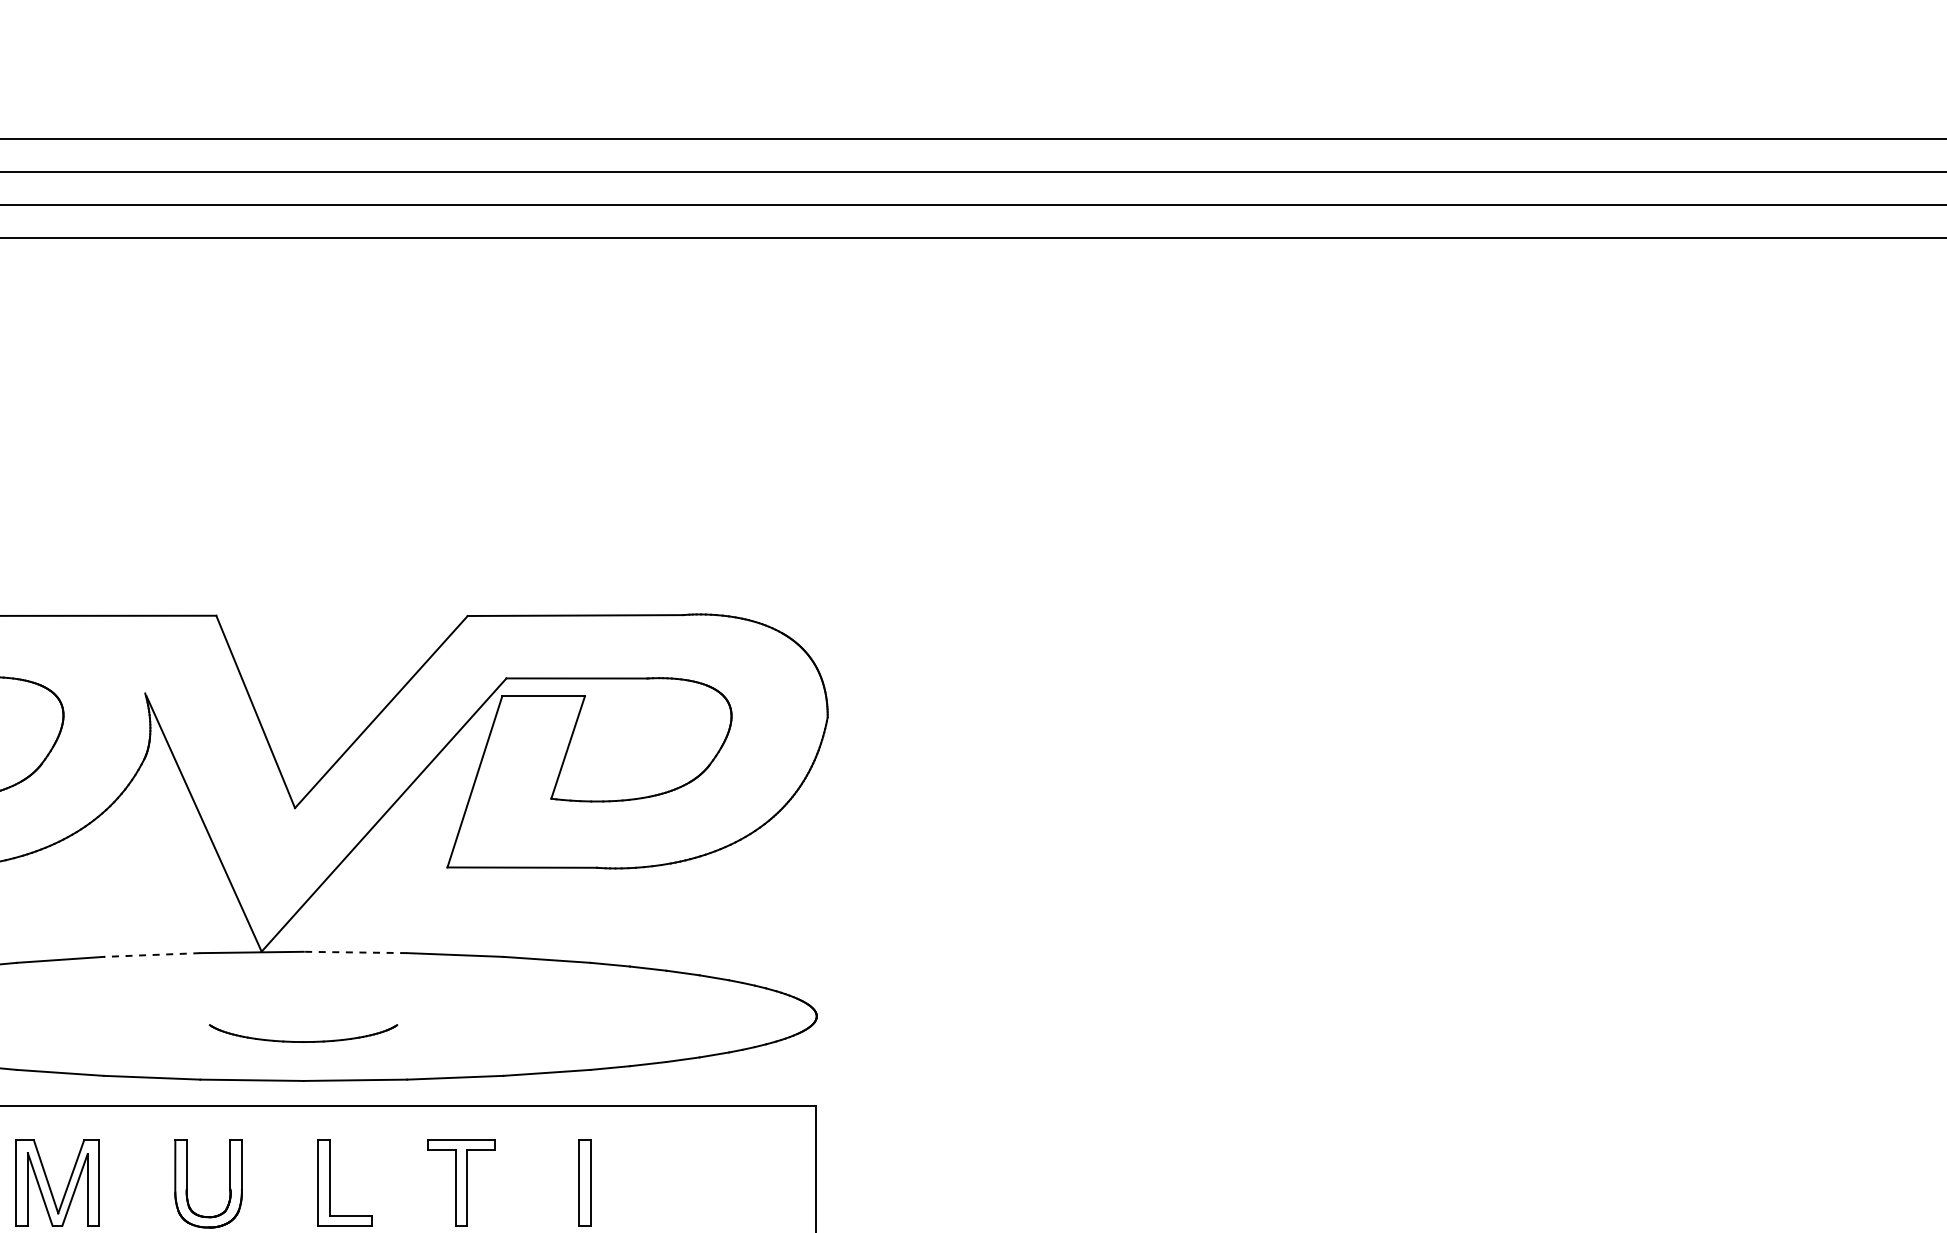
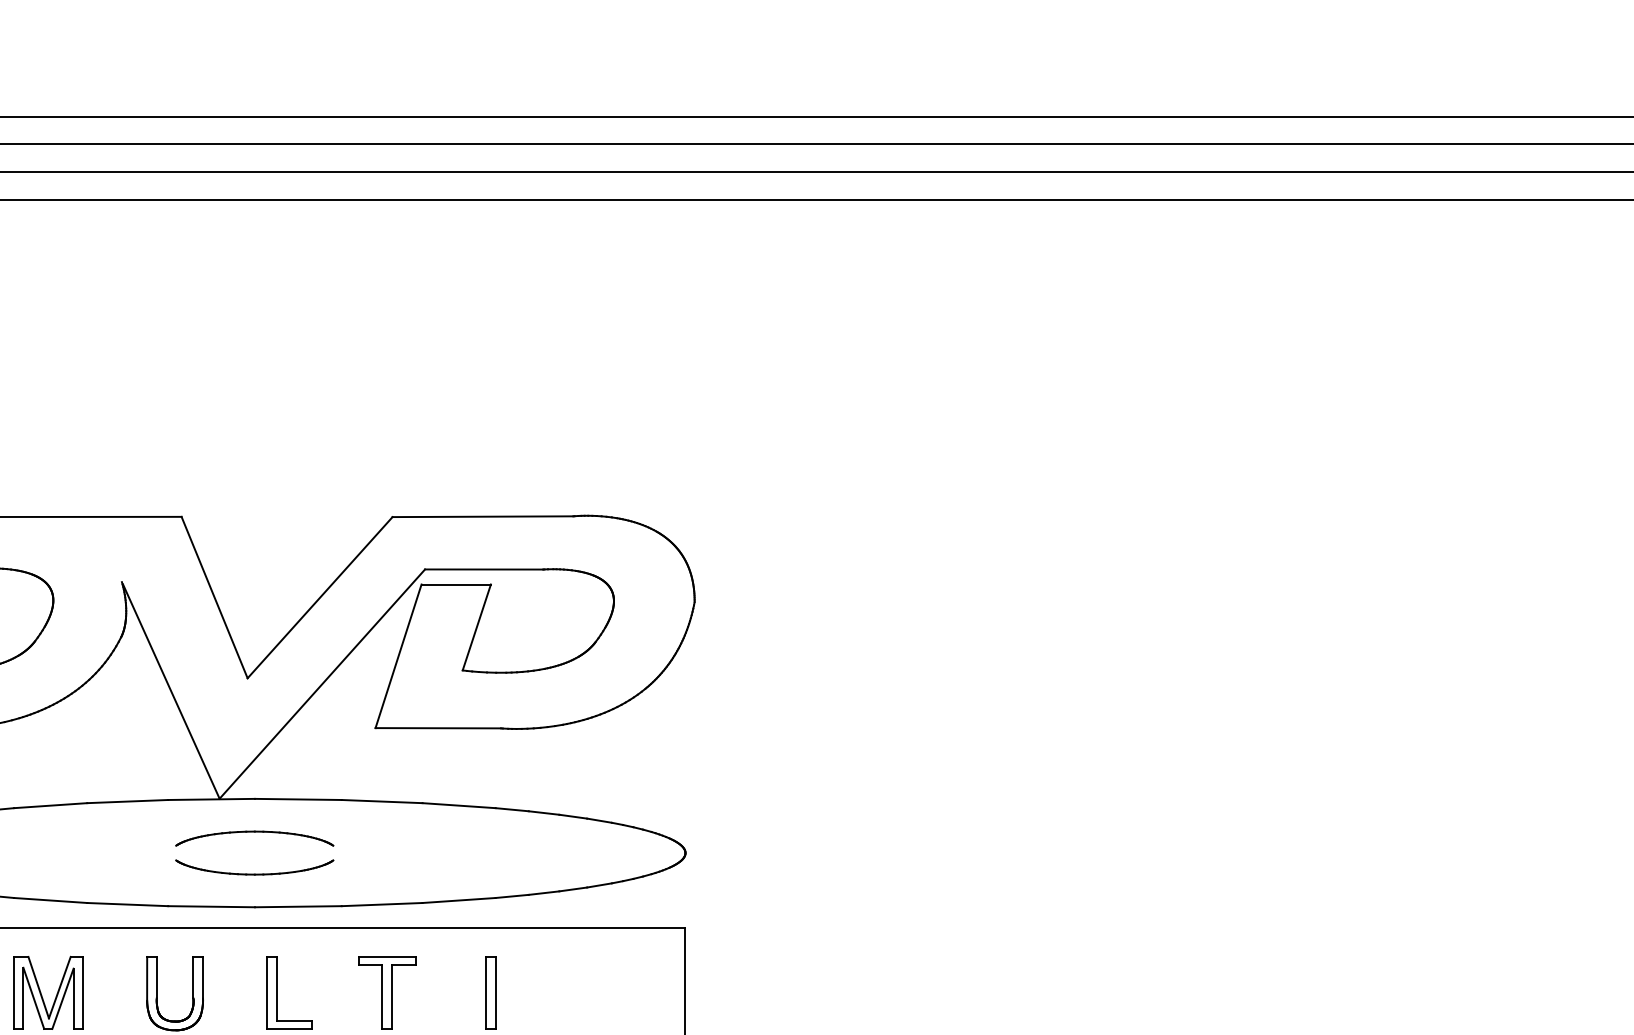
line: (355, 952) -> (298, 799), dashed -> solid
line: (151, 955) -> (127, 801), dashed -> solid
part: (303, 991) -> (254, 832), added

